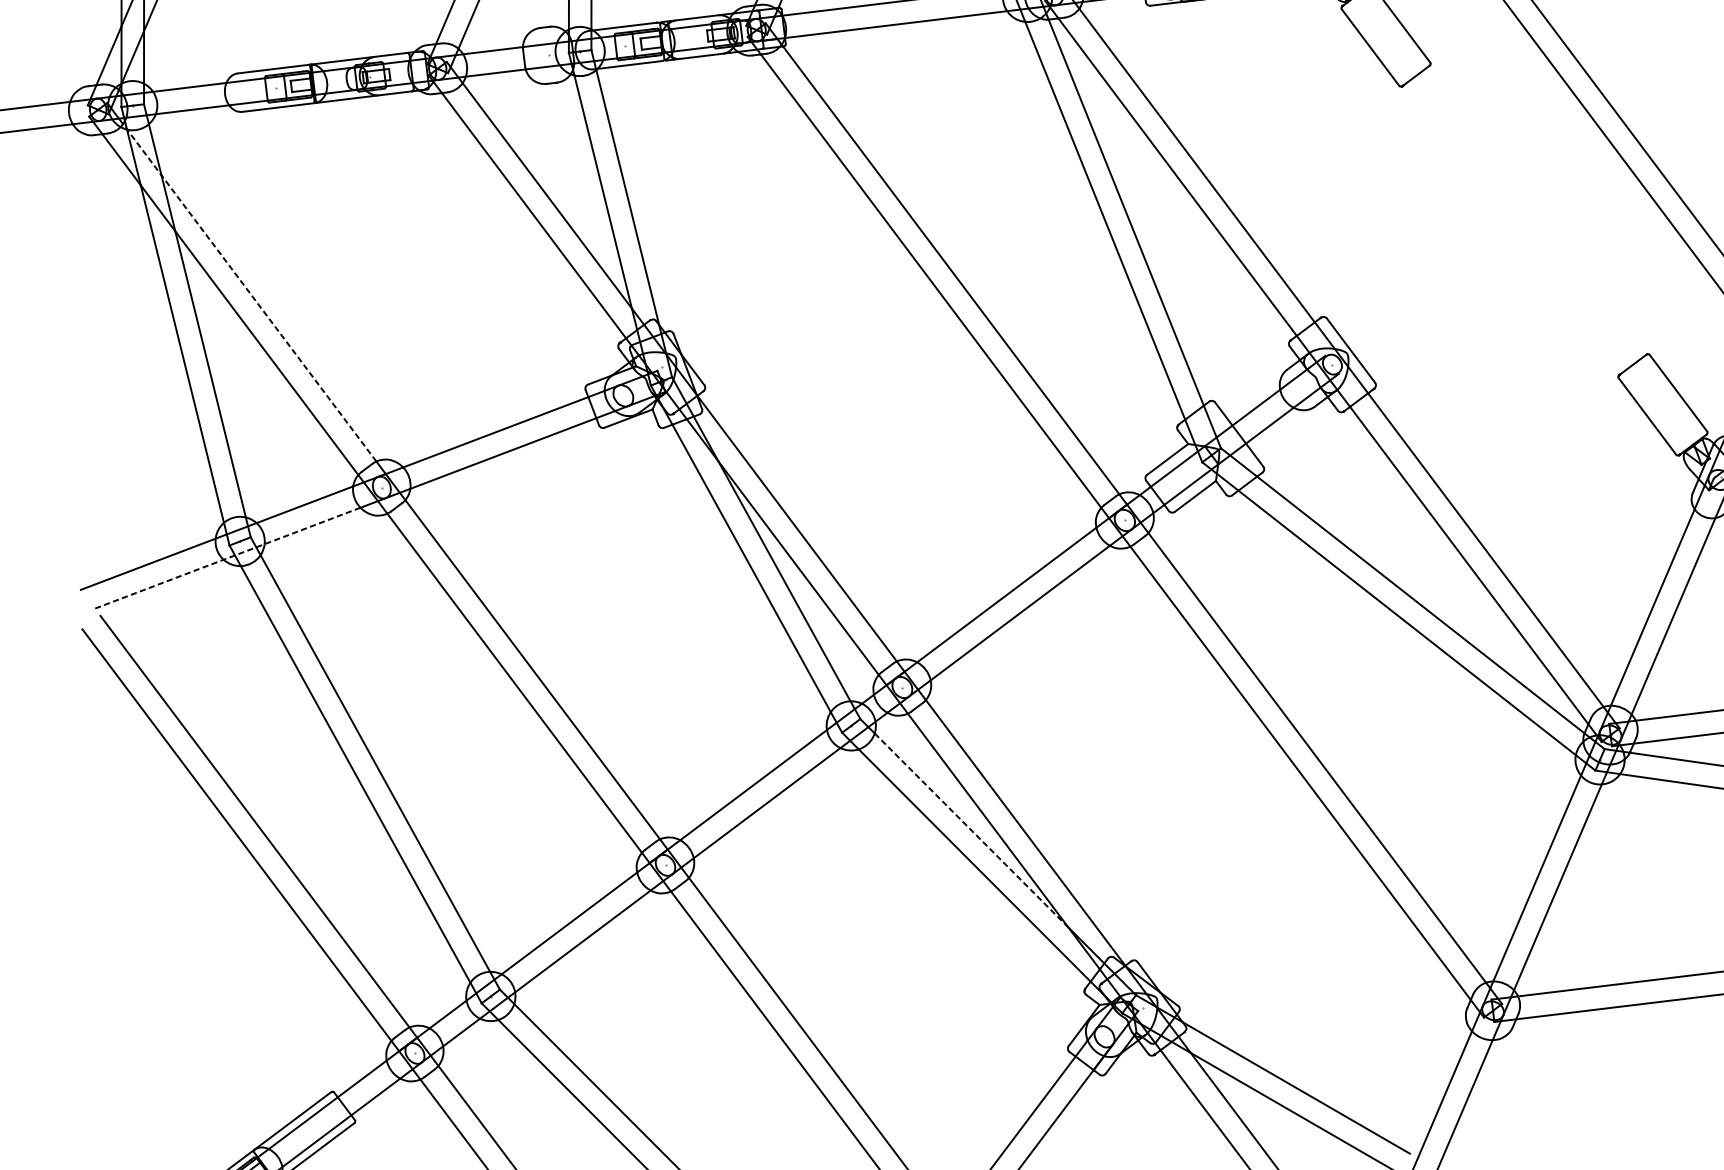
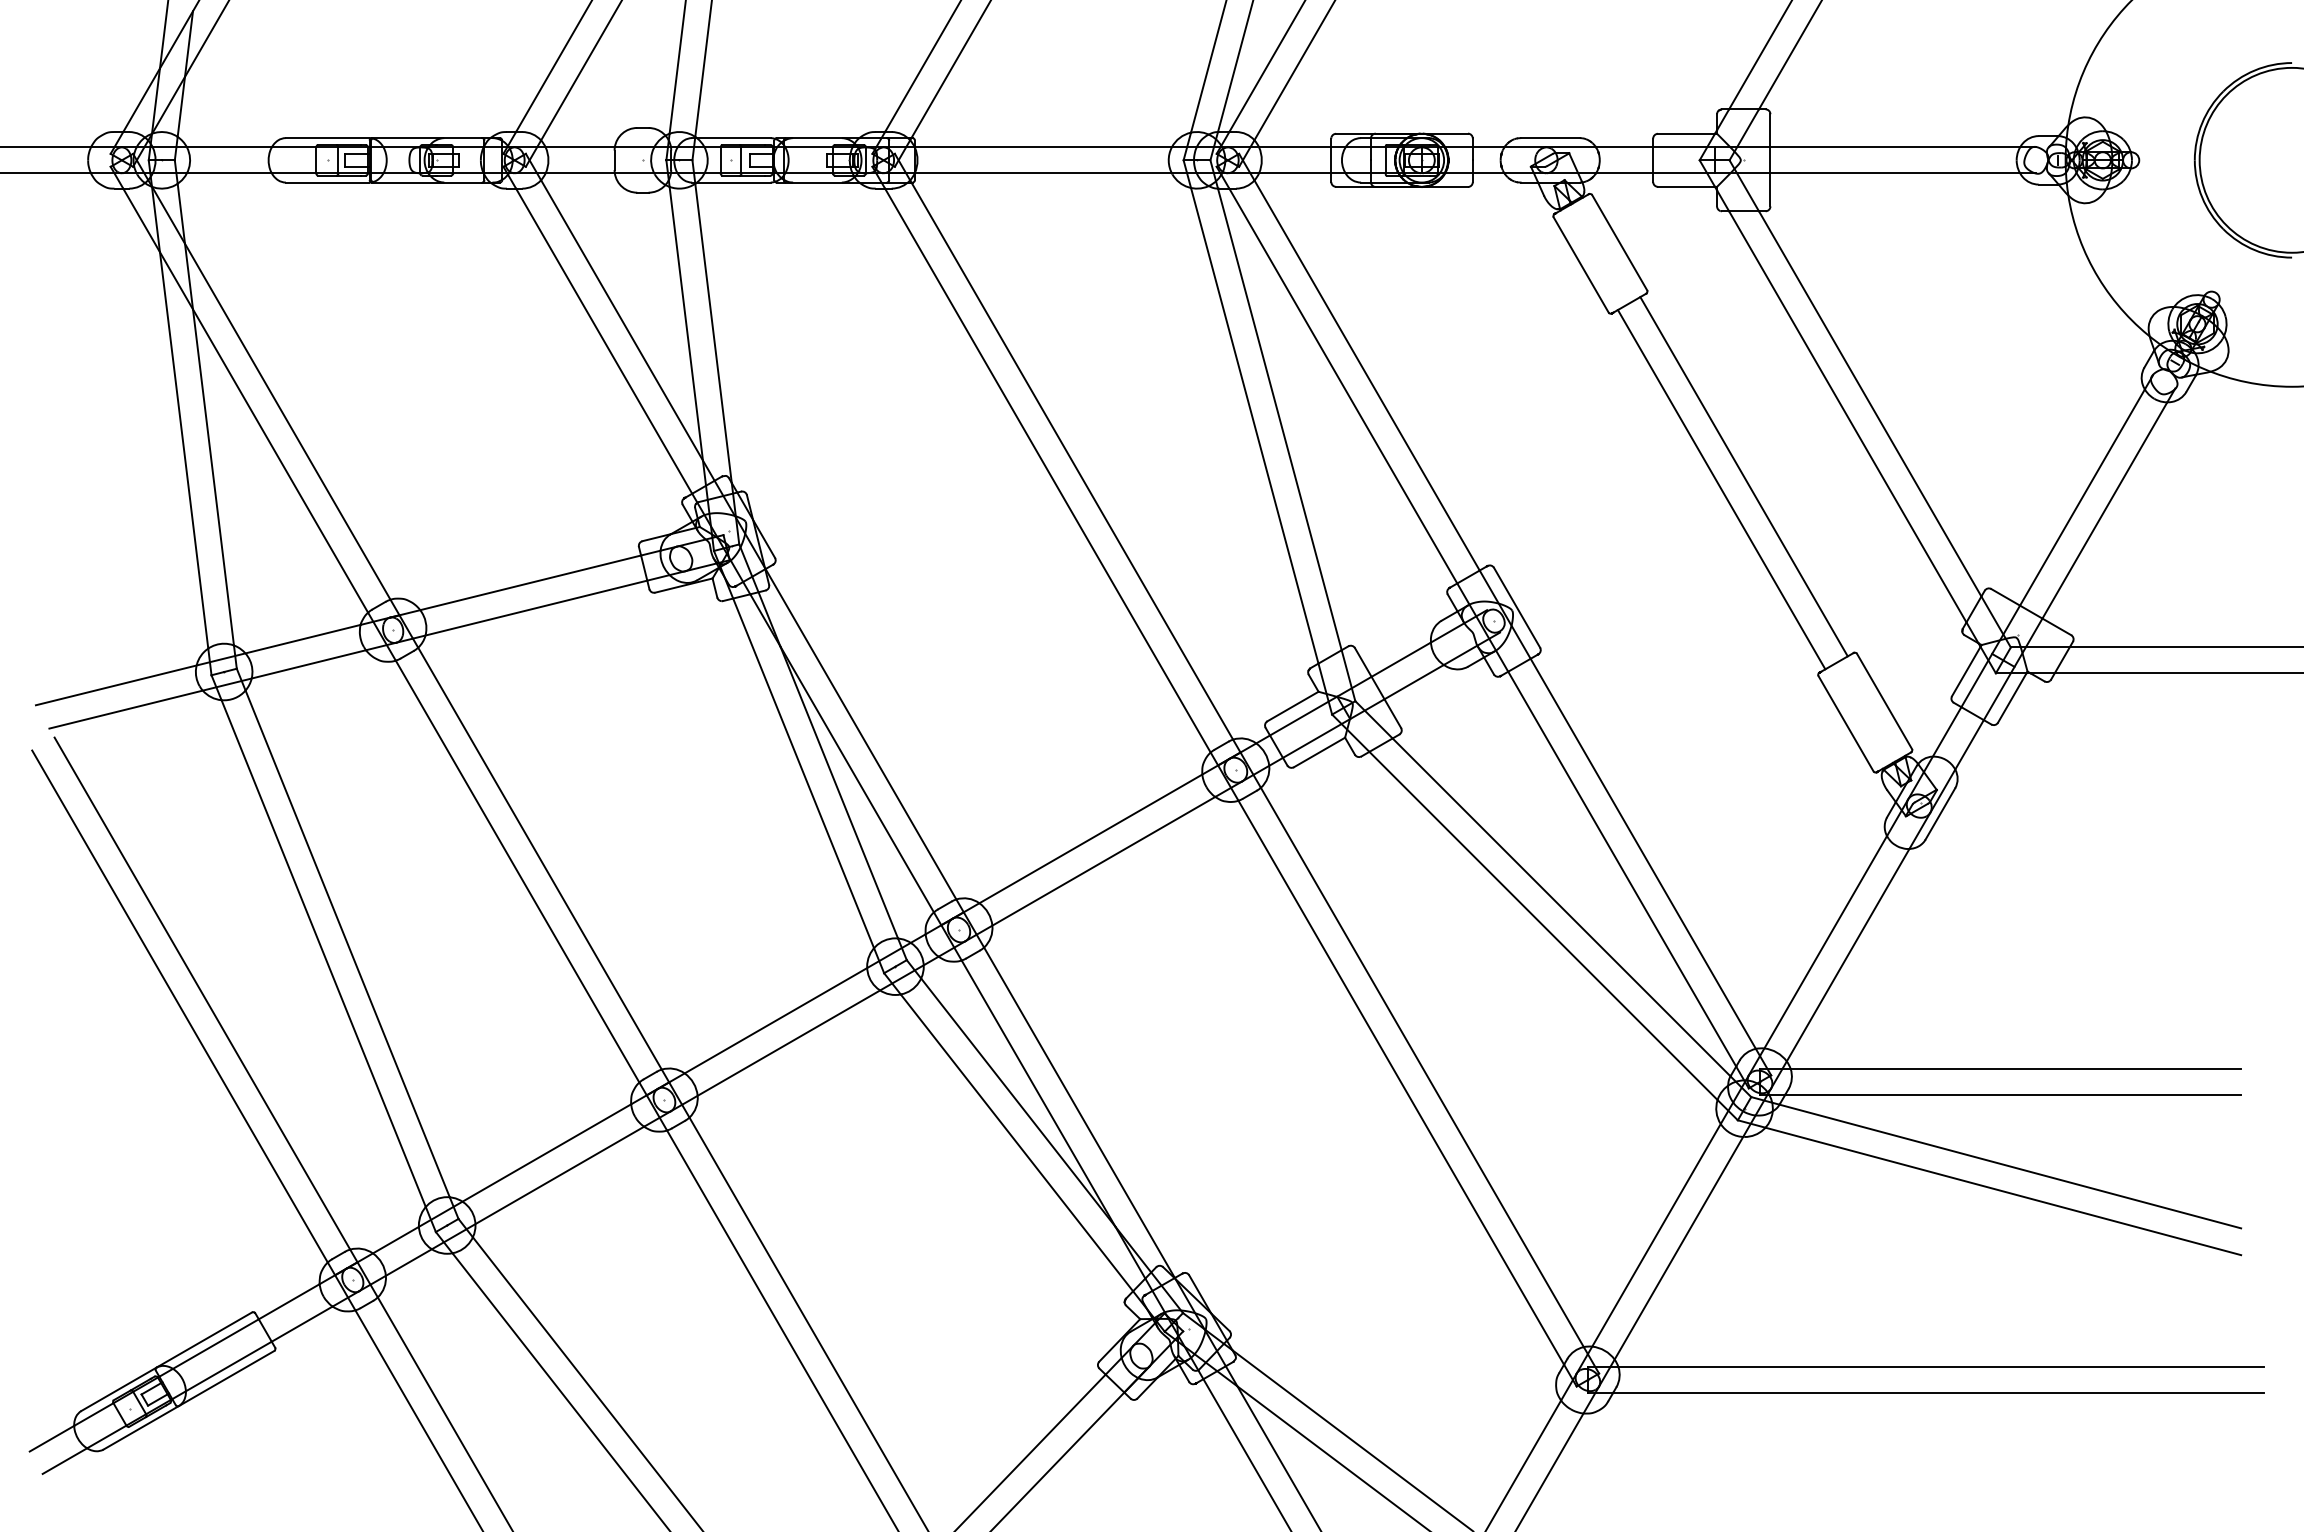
line: (1533, 213) -> (1743, 476), added
line: (1515, 227) -> (1721, 489), added
line: (249, 292) -> (269, 389), dashed -> solid
line: (227, 558) -> (207, 689), dashed -> solid
line: (971, 830) -> (1018, 1102), dashed -> solid

